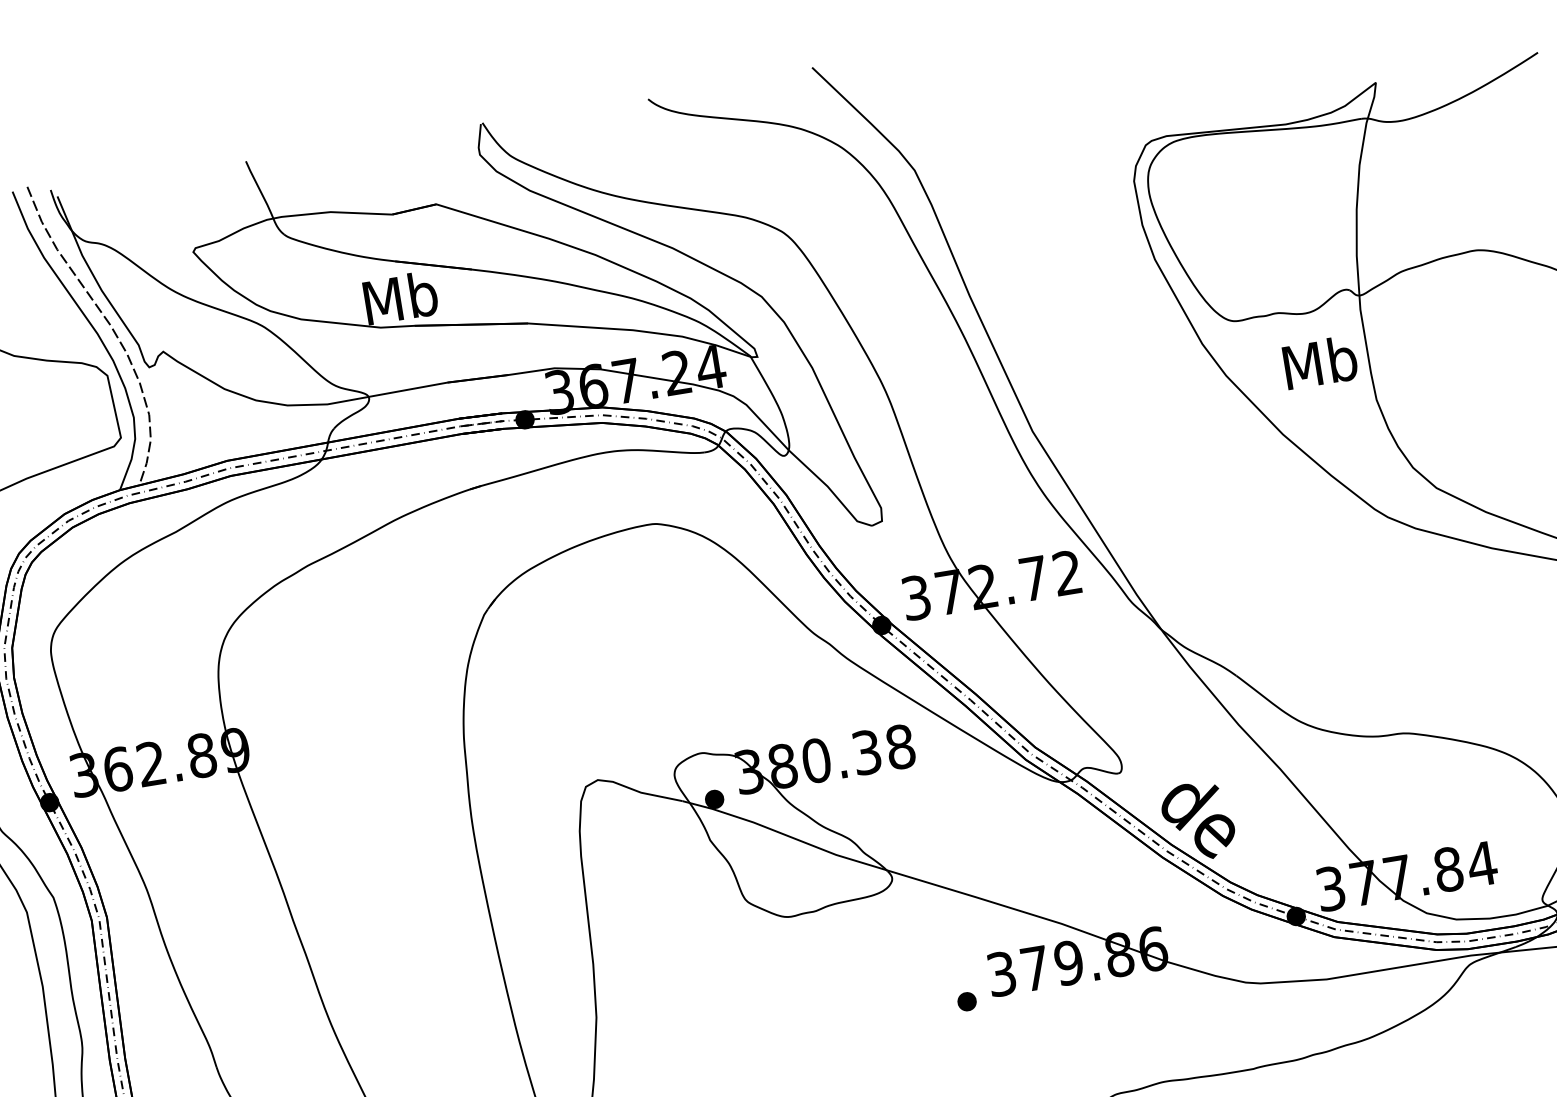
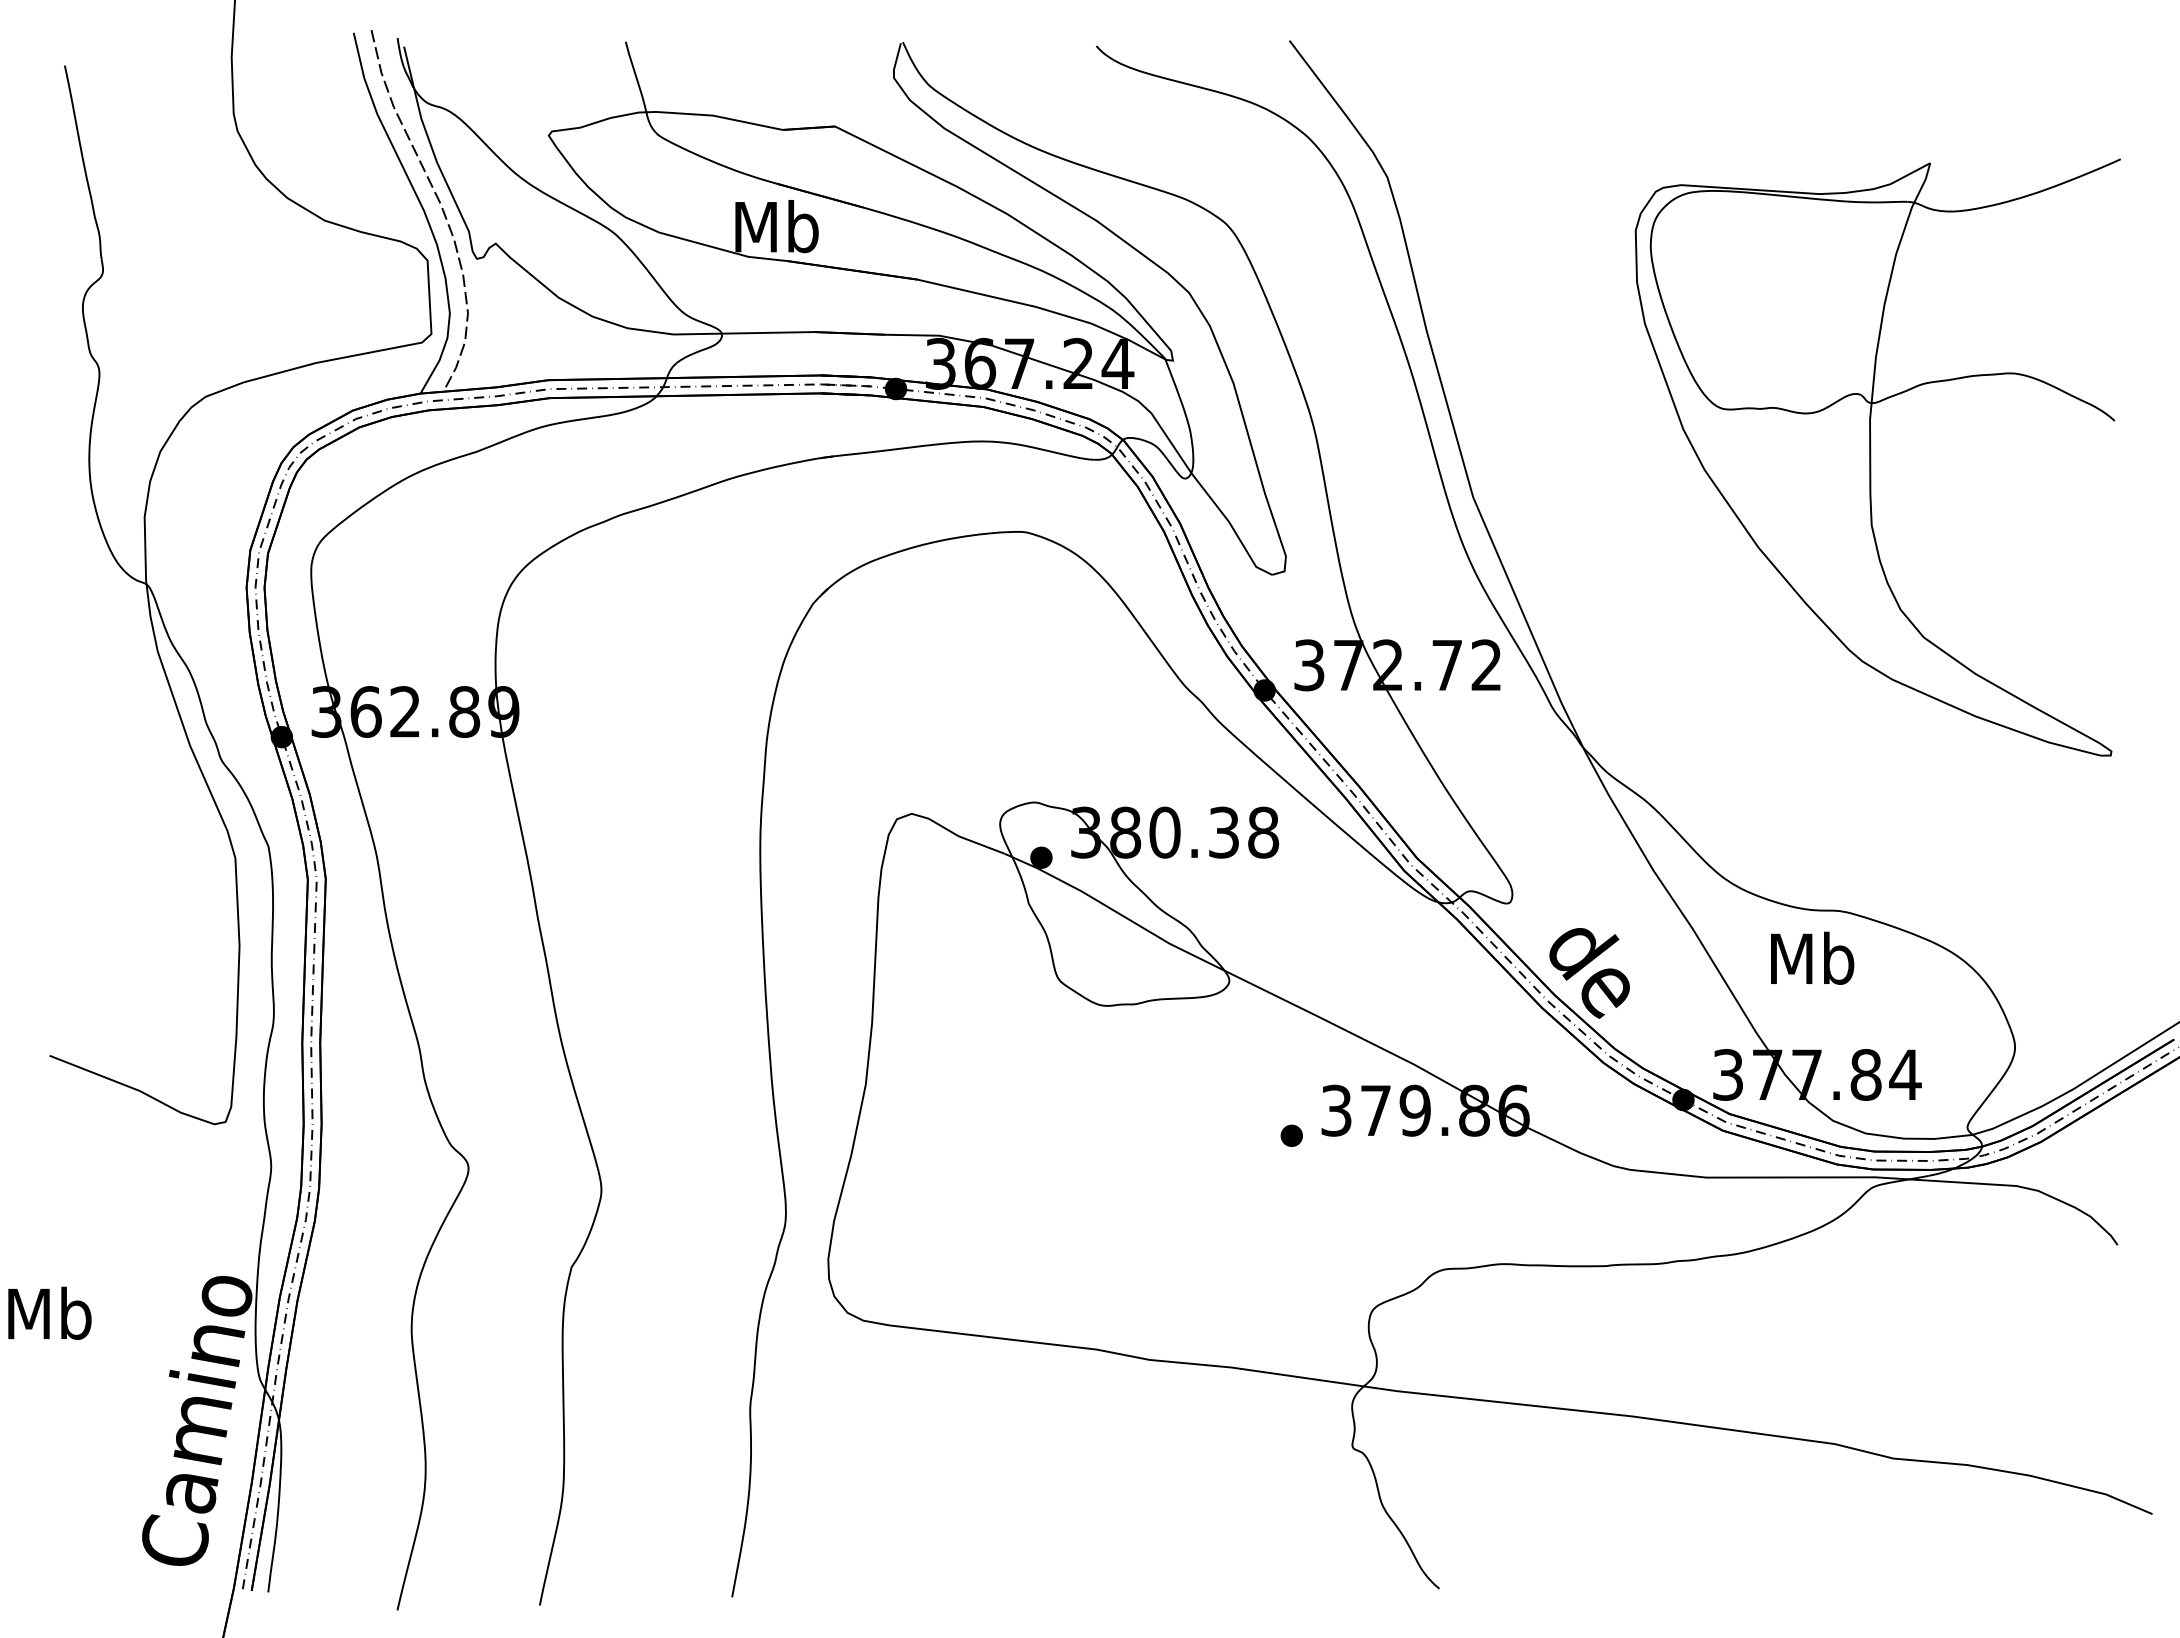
text: (1320, 361) -> (1812, 957), moved

